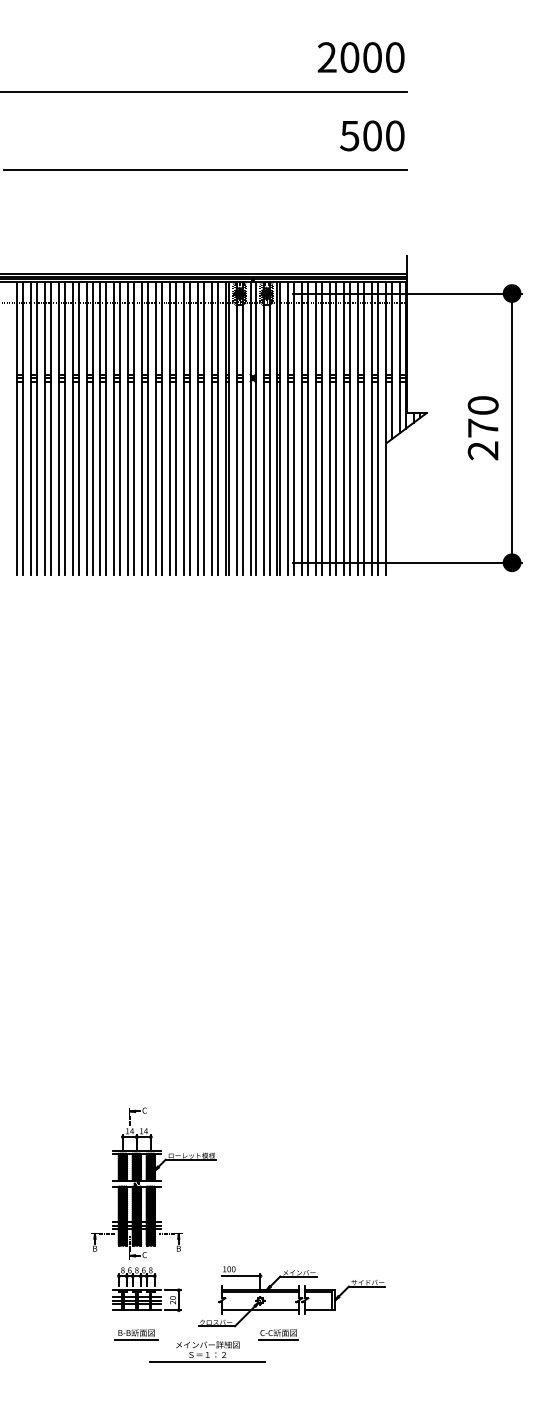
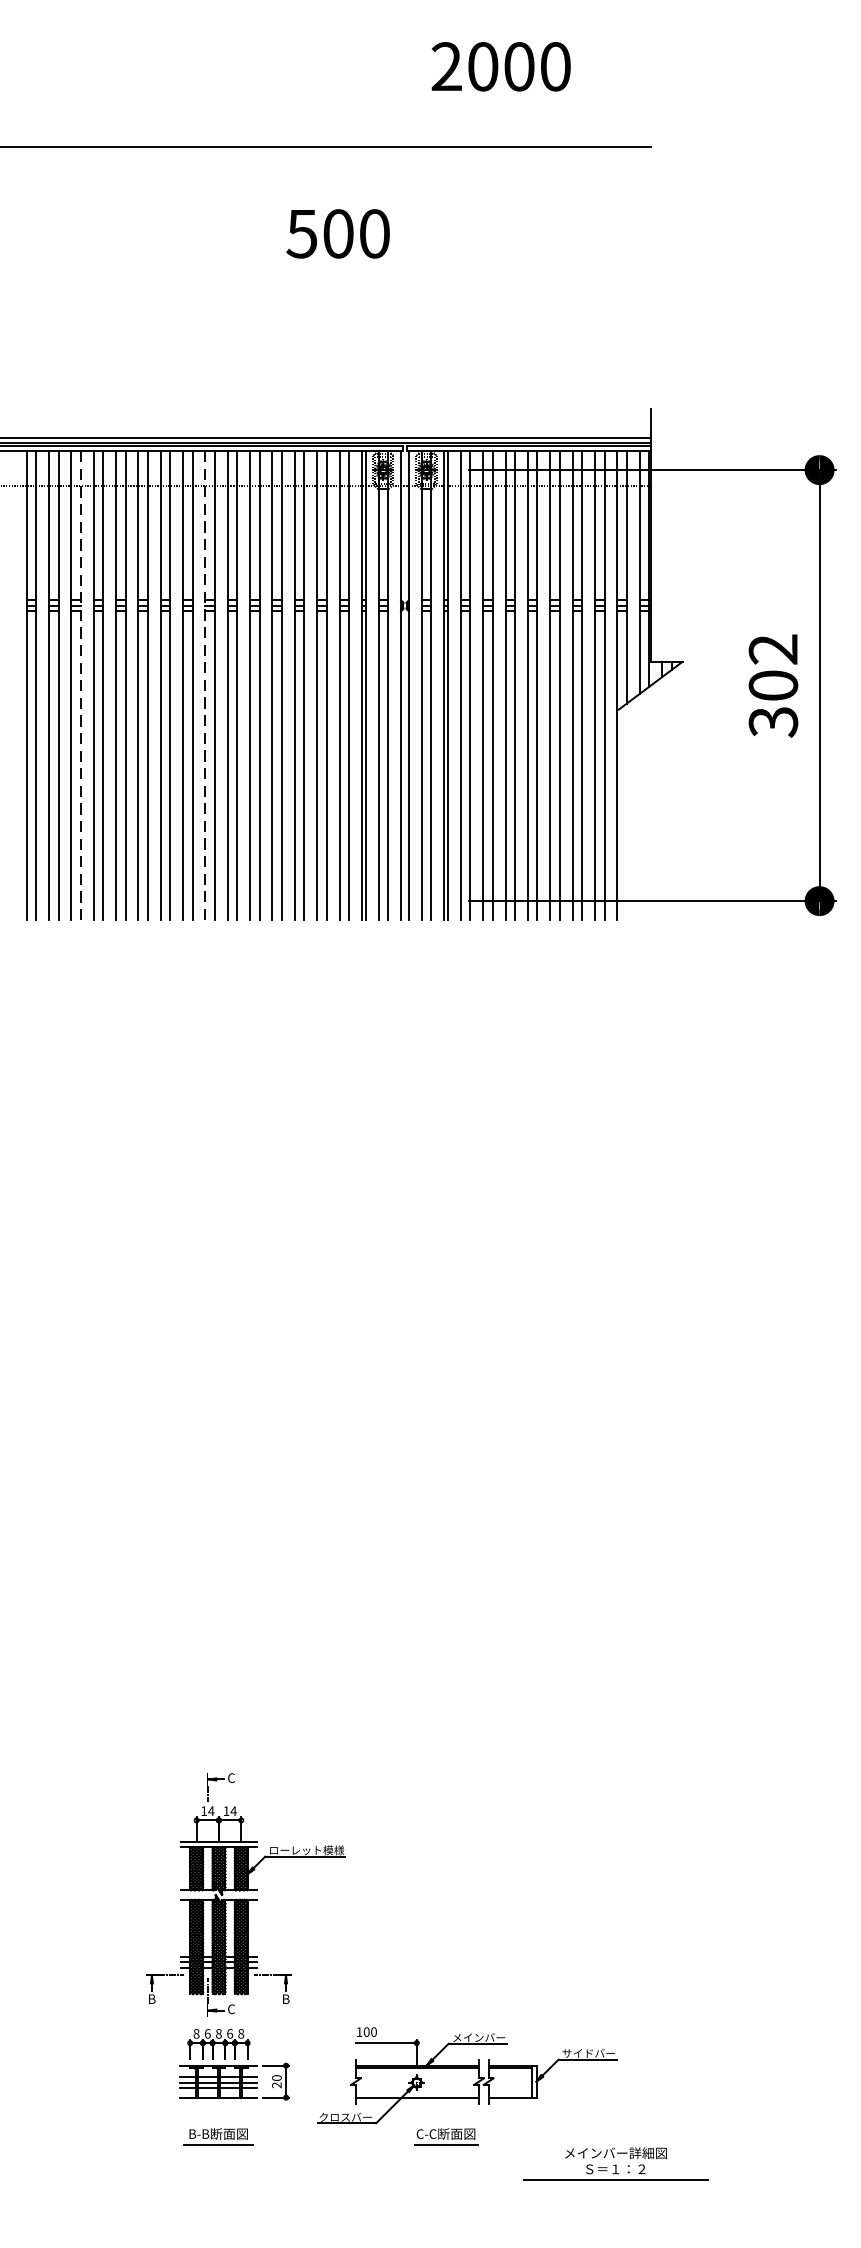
text: (360, 57) -> (500, 66), moved
text: (372, 135) -> (338, 233), moved
line: (204, 170) -> (327, 273), removed
line: (50, 428) -> (80, 686), solid -> dashed
line: (128, 428) -> (205, 686), solid -> dashed
text: (482, 428) -> (772, 686), 270 -> 302
part: (207, 1351) -> (615, 2163), moved

